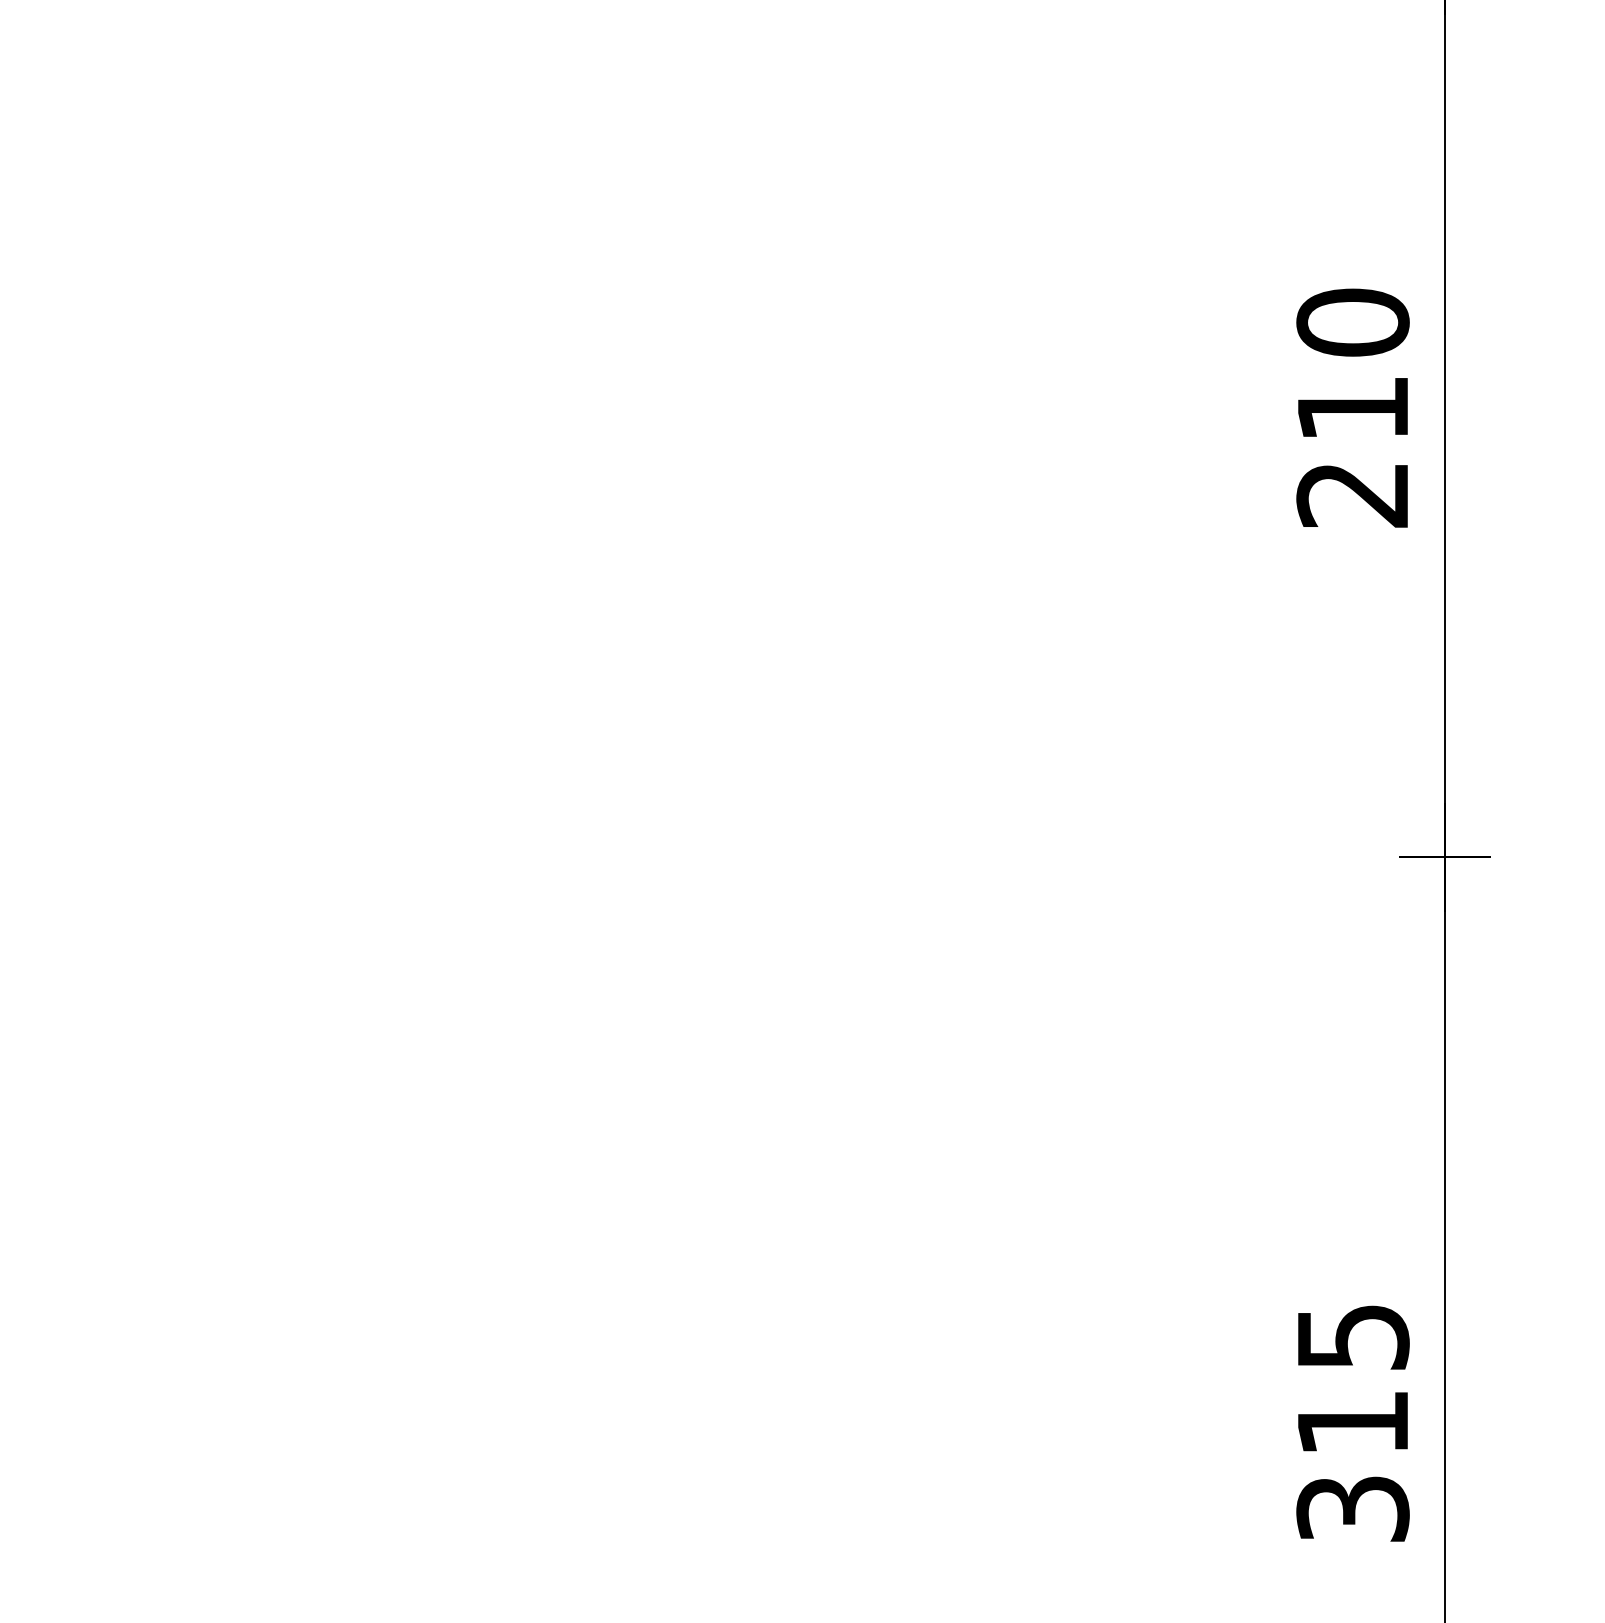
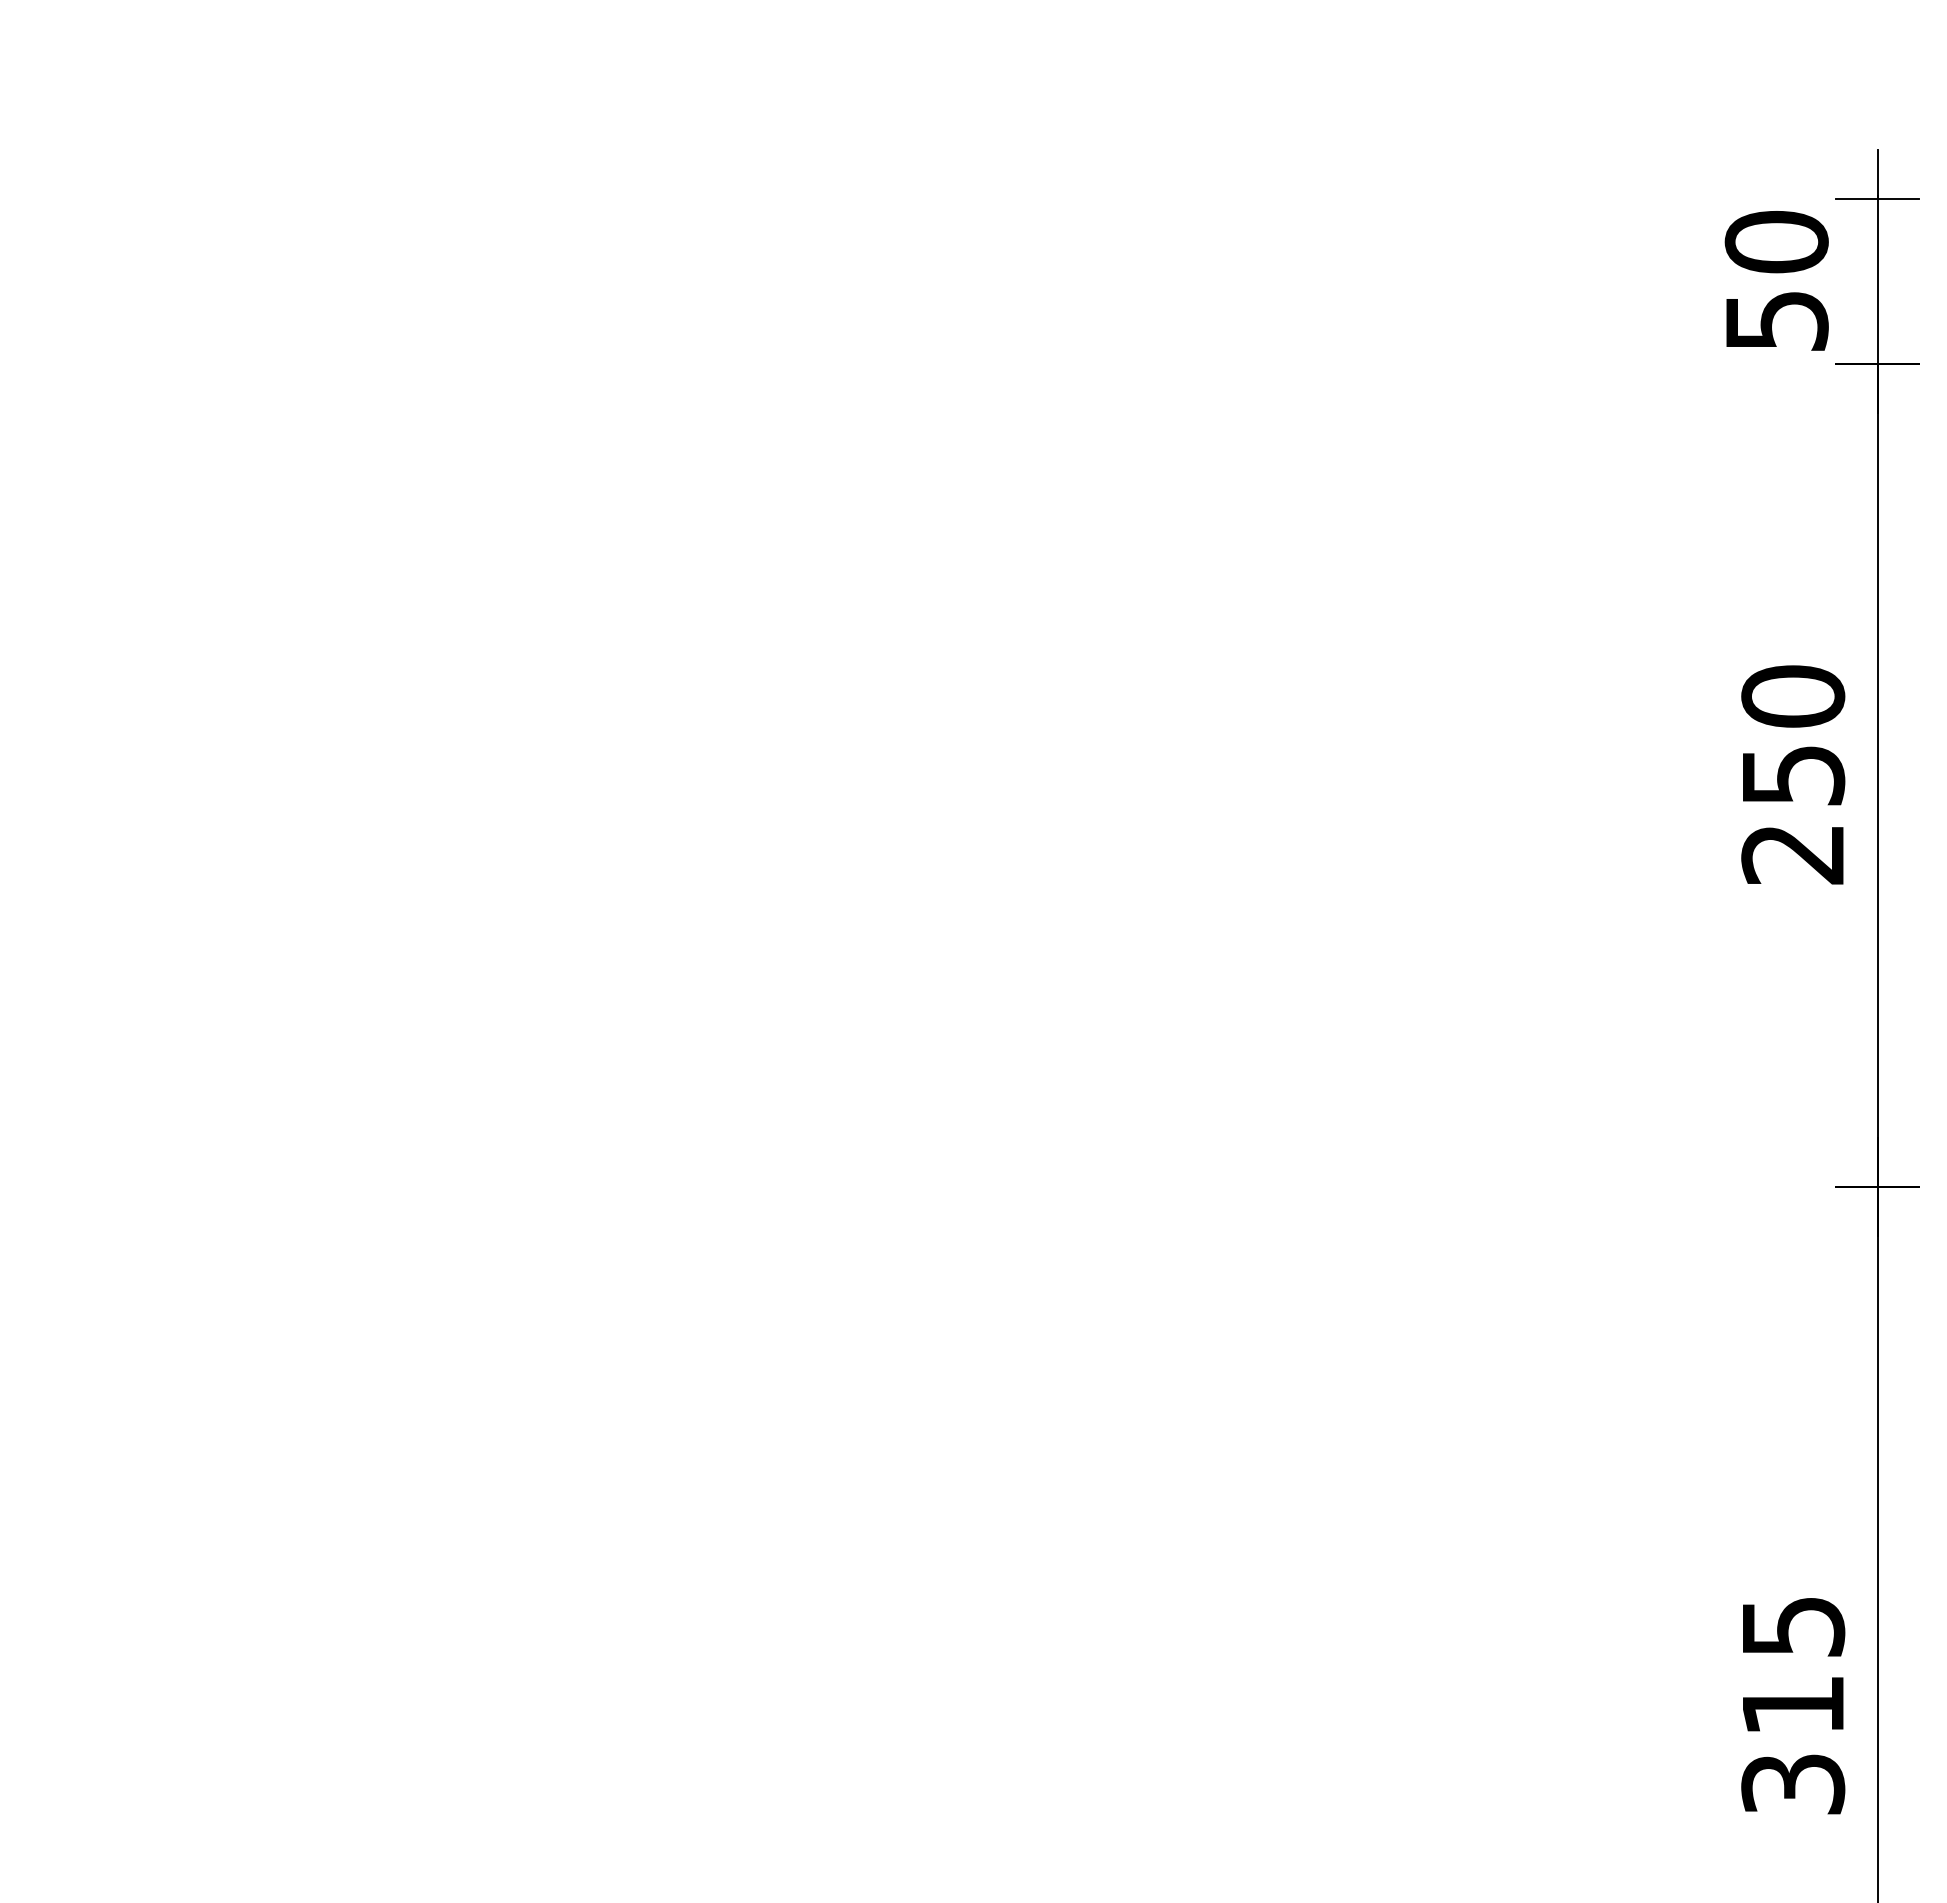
text: (1354, 408) -> (1794, 775), 210 -> 250

